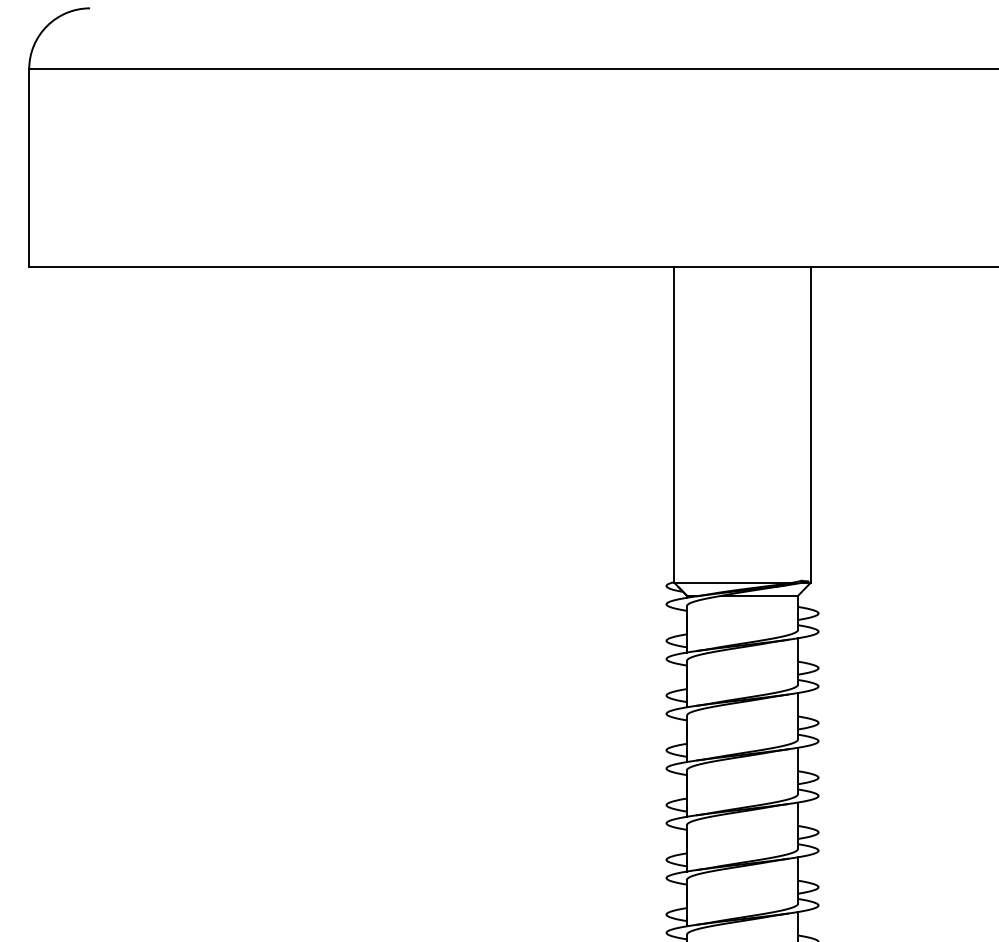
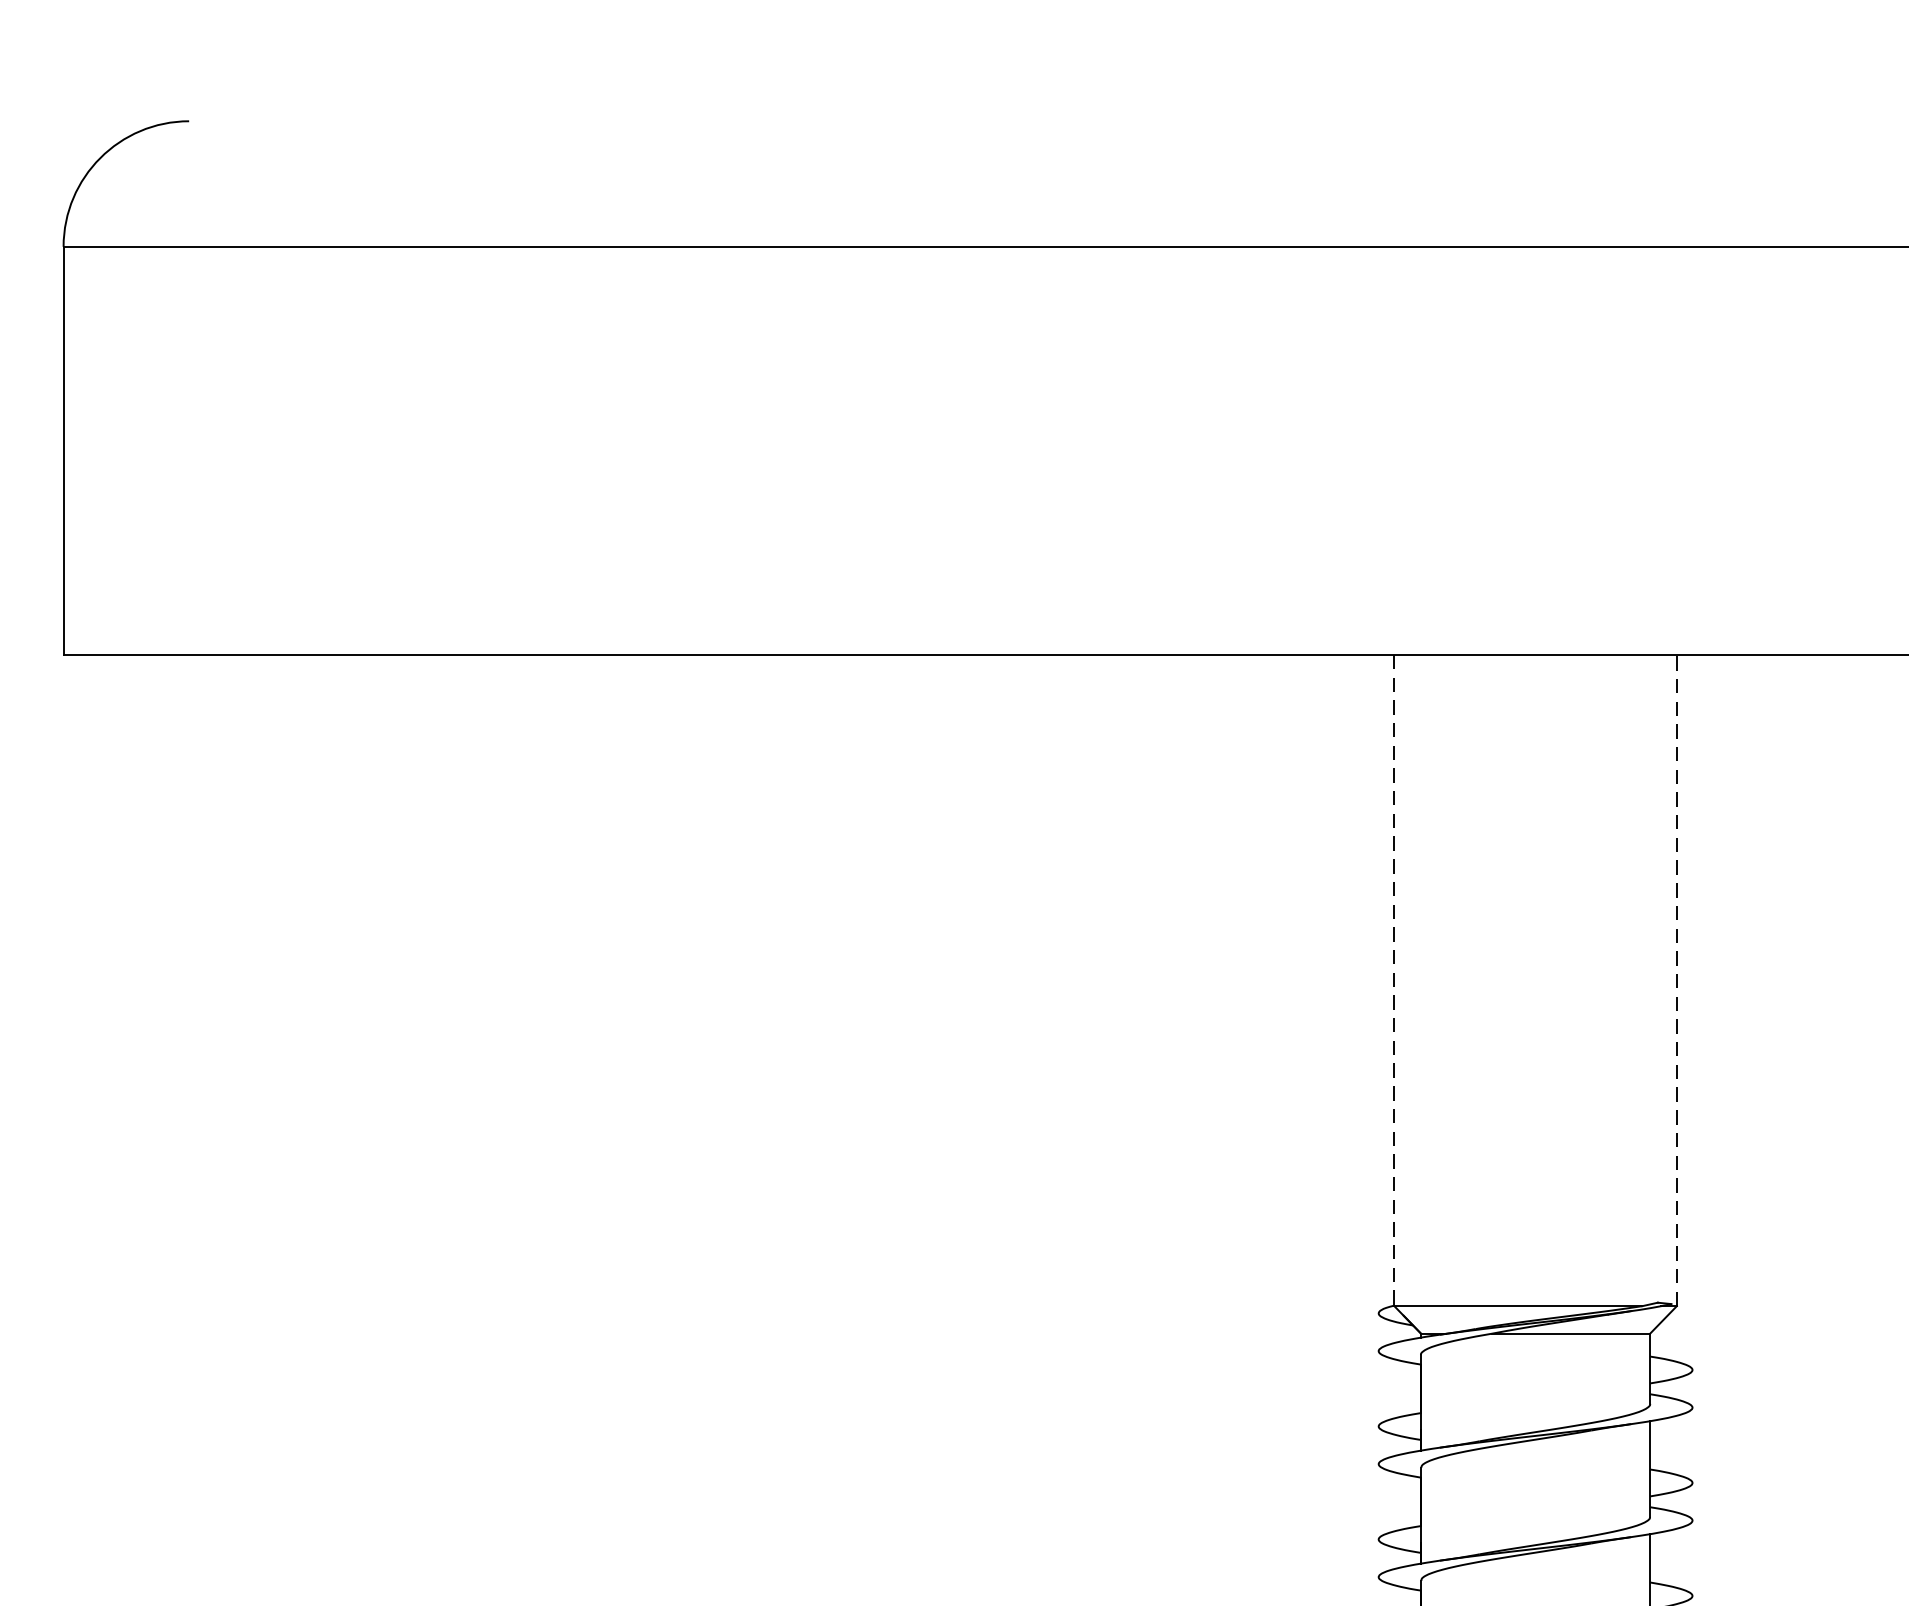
line: (674, 424) -> (1395, 980), solid -> dashed
line: (810, 424) -> (1675, 980), solid -> dashed

